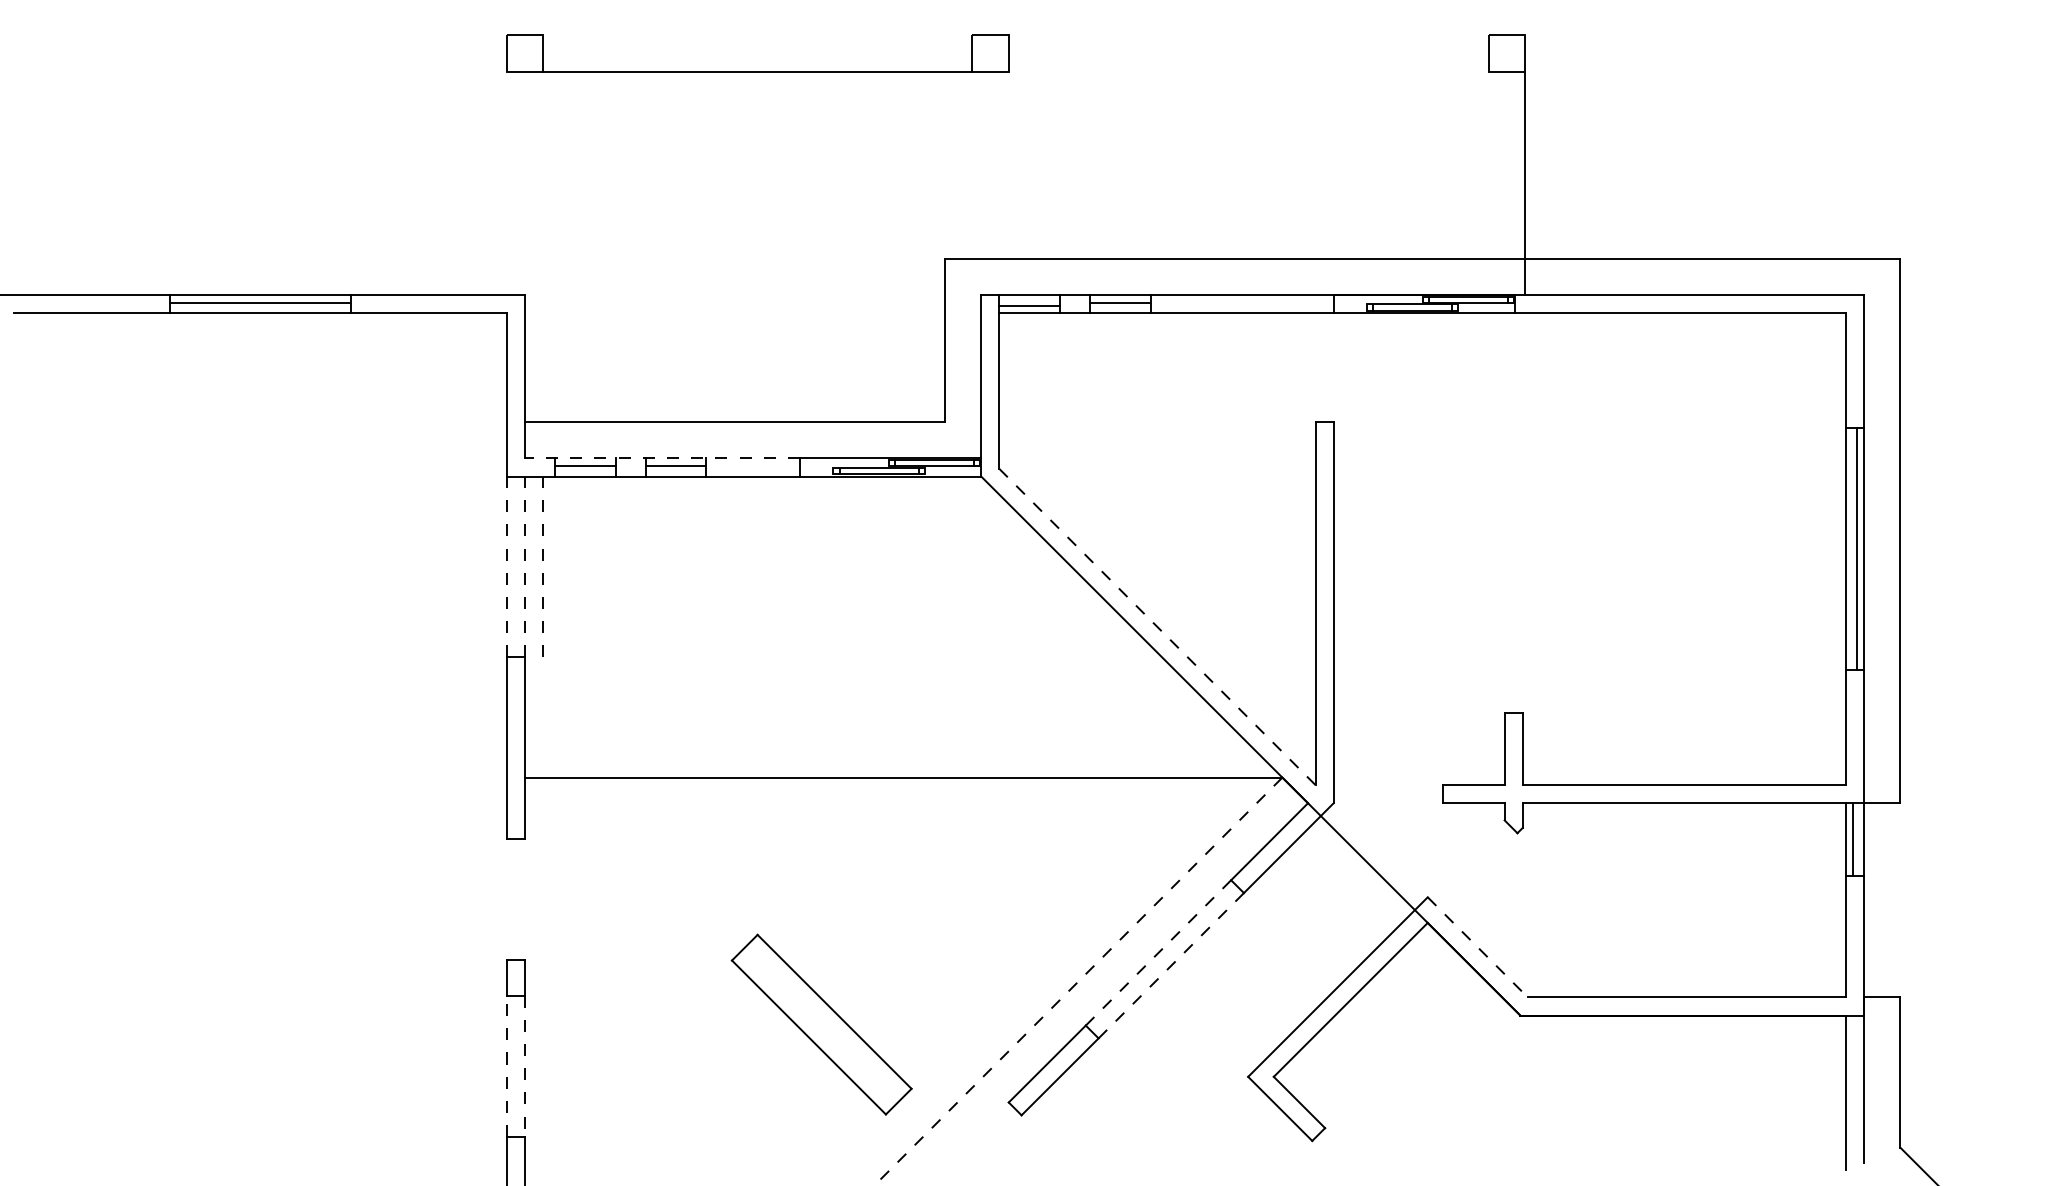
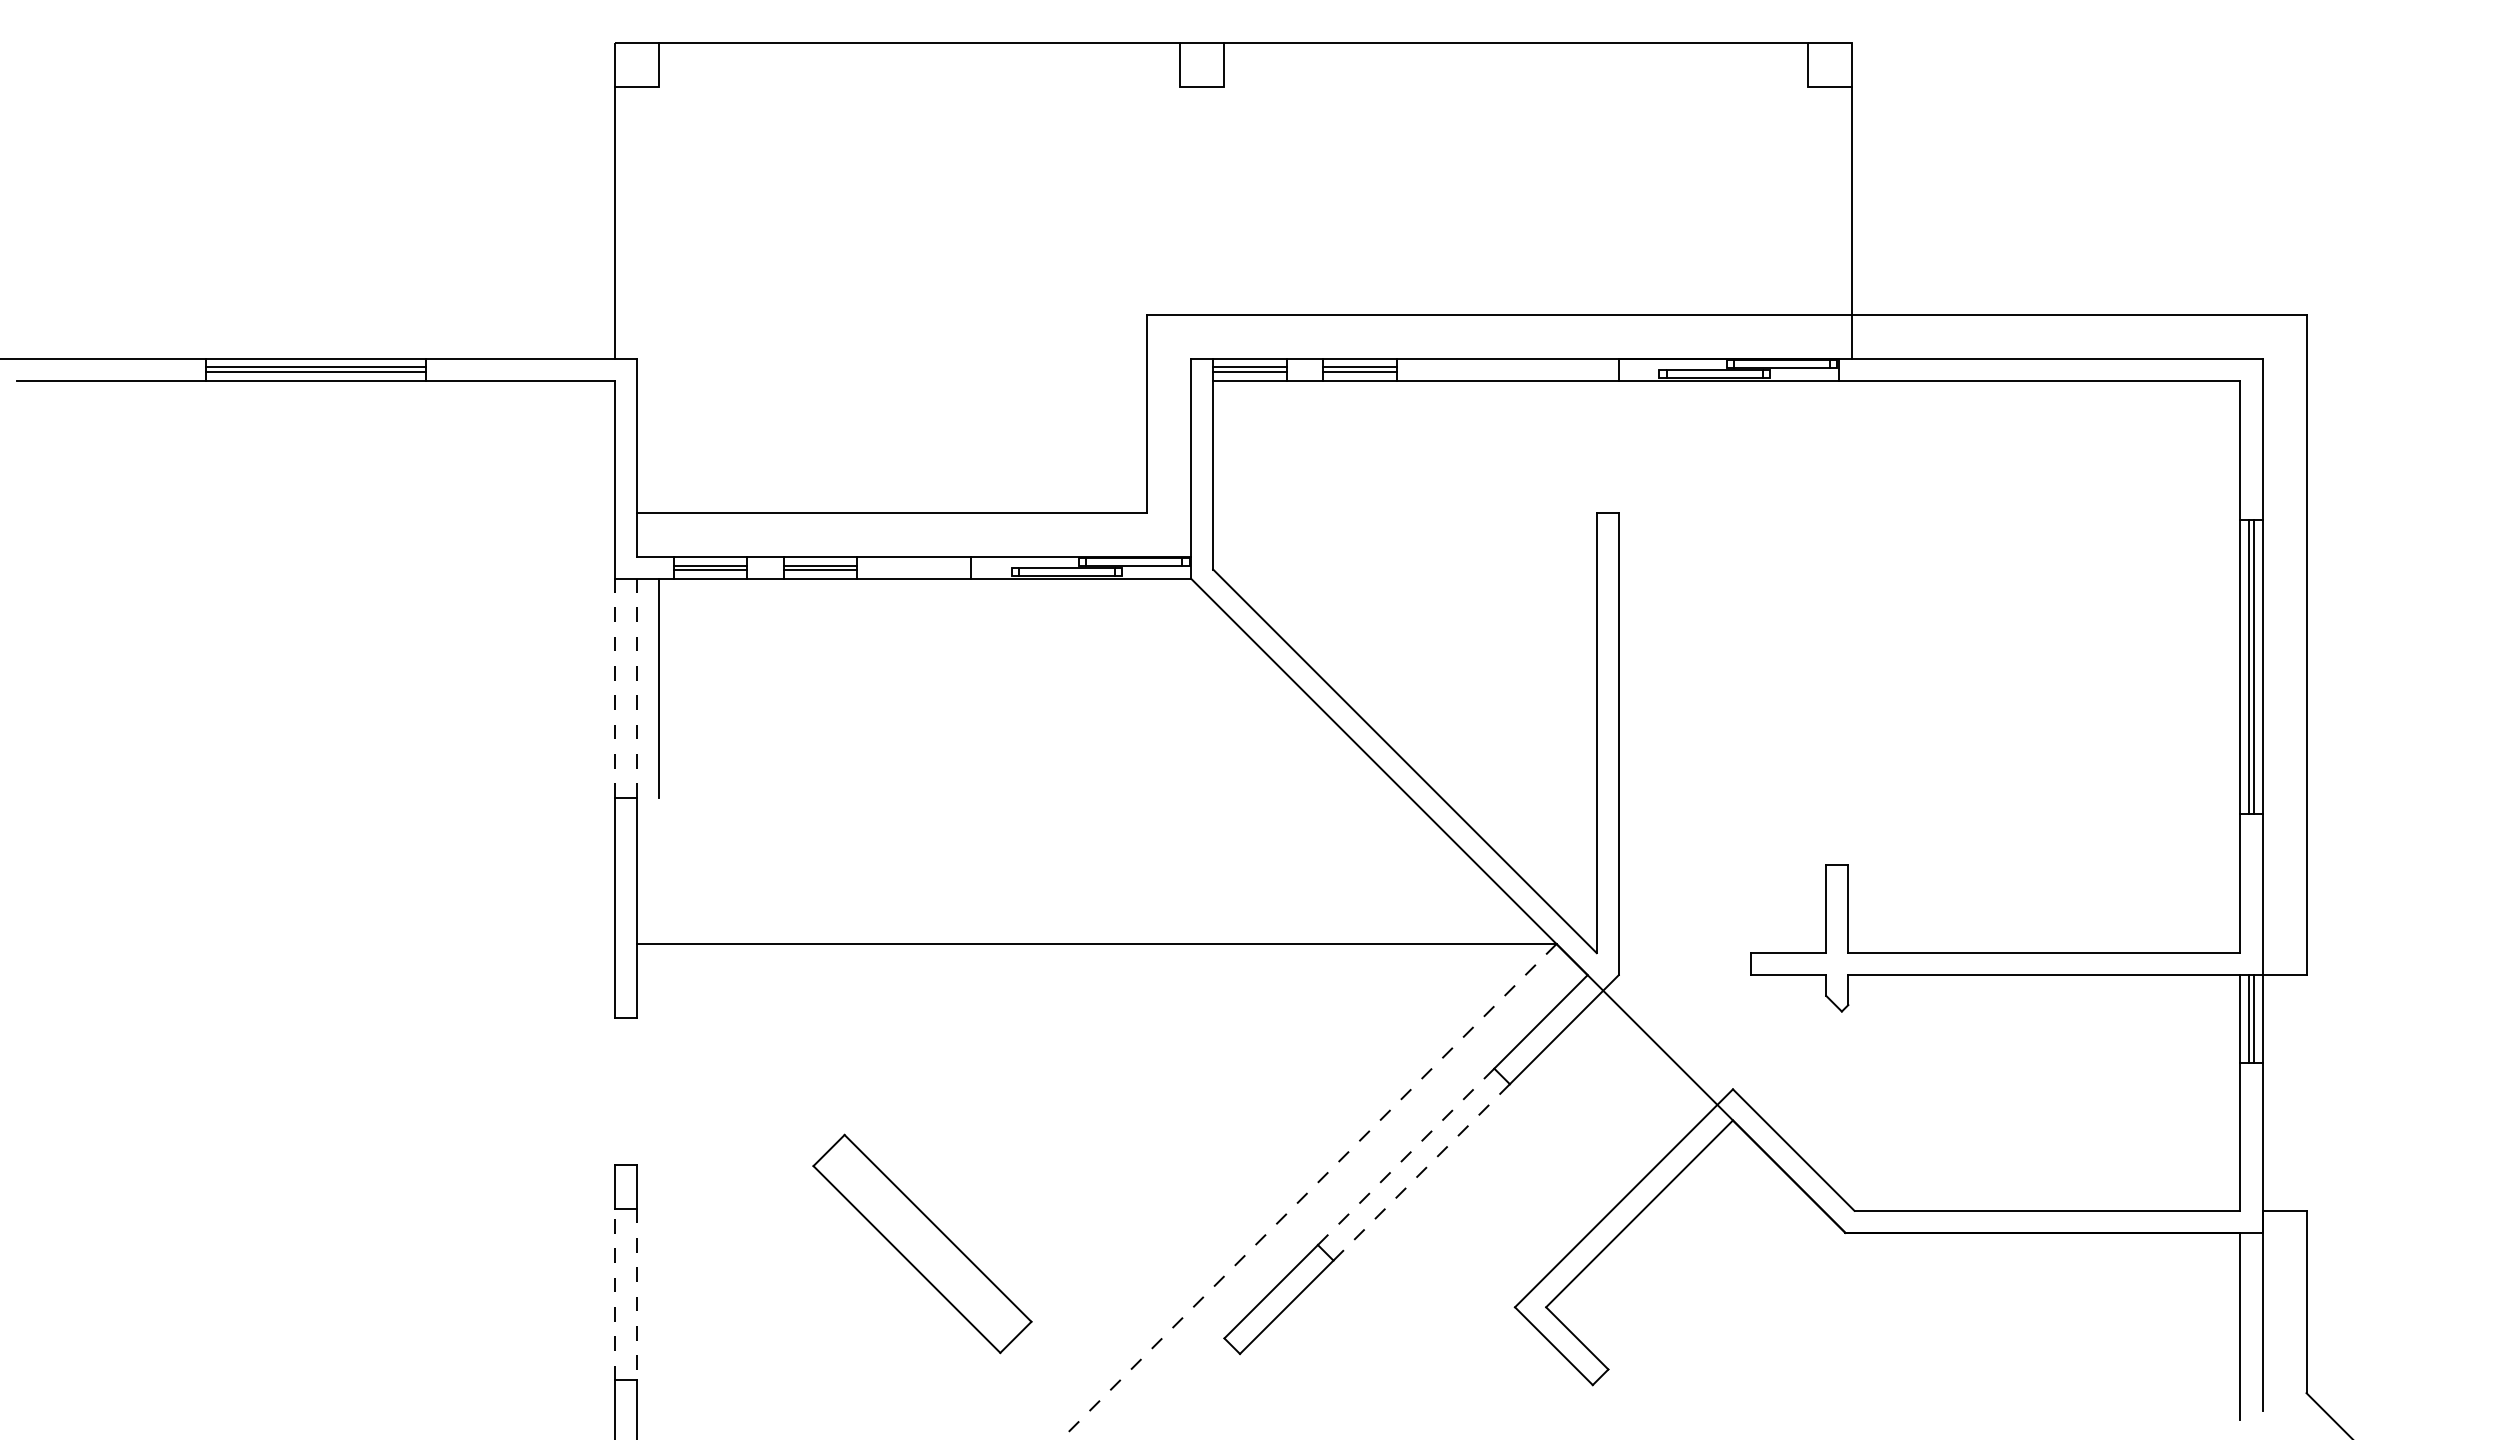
line: (1248, 35) -> (1515, 43), added
line: (757, 72) -> (919, 43), moved
line: (507, 183) -> (615, 222), added
line: (1029, 302) -> (1249, 367), added
line: (260, 305) -> (316, 371), added
line: (1120, 305) -> (1359, 371), added
line: (662, 458) -> (804, 556), dashed -> solid
line: (585, 469) -> (710, 569), added
line: (675, 469) -> (820, 569), added
line: (1853, 548) -> (2249, 666), added
line: (543, 567) -> (659, 688), dashed -> solid
line: (1157, 626) -> (1404, 760), dashed -> solid
line: (1856, 839) -> (2253, 1019), added
line: (1477, 947) -> (1793, 1150), dashed -> solid
part: (821, 1024) -> (922, 1243), moved

